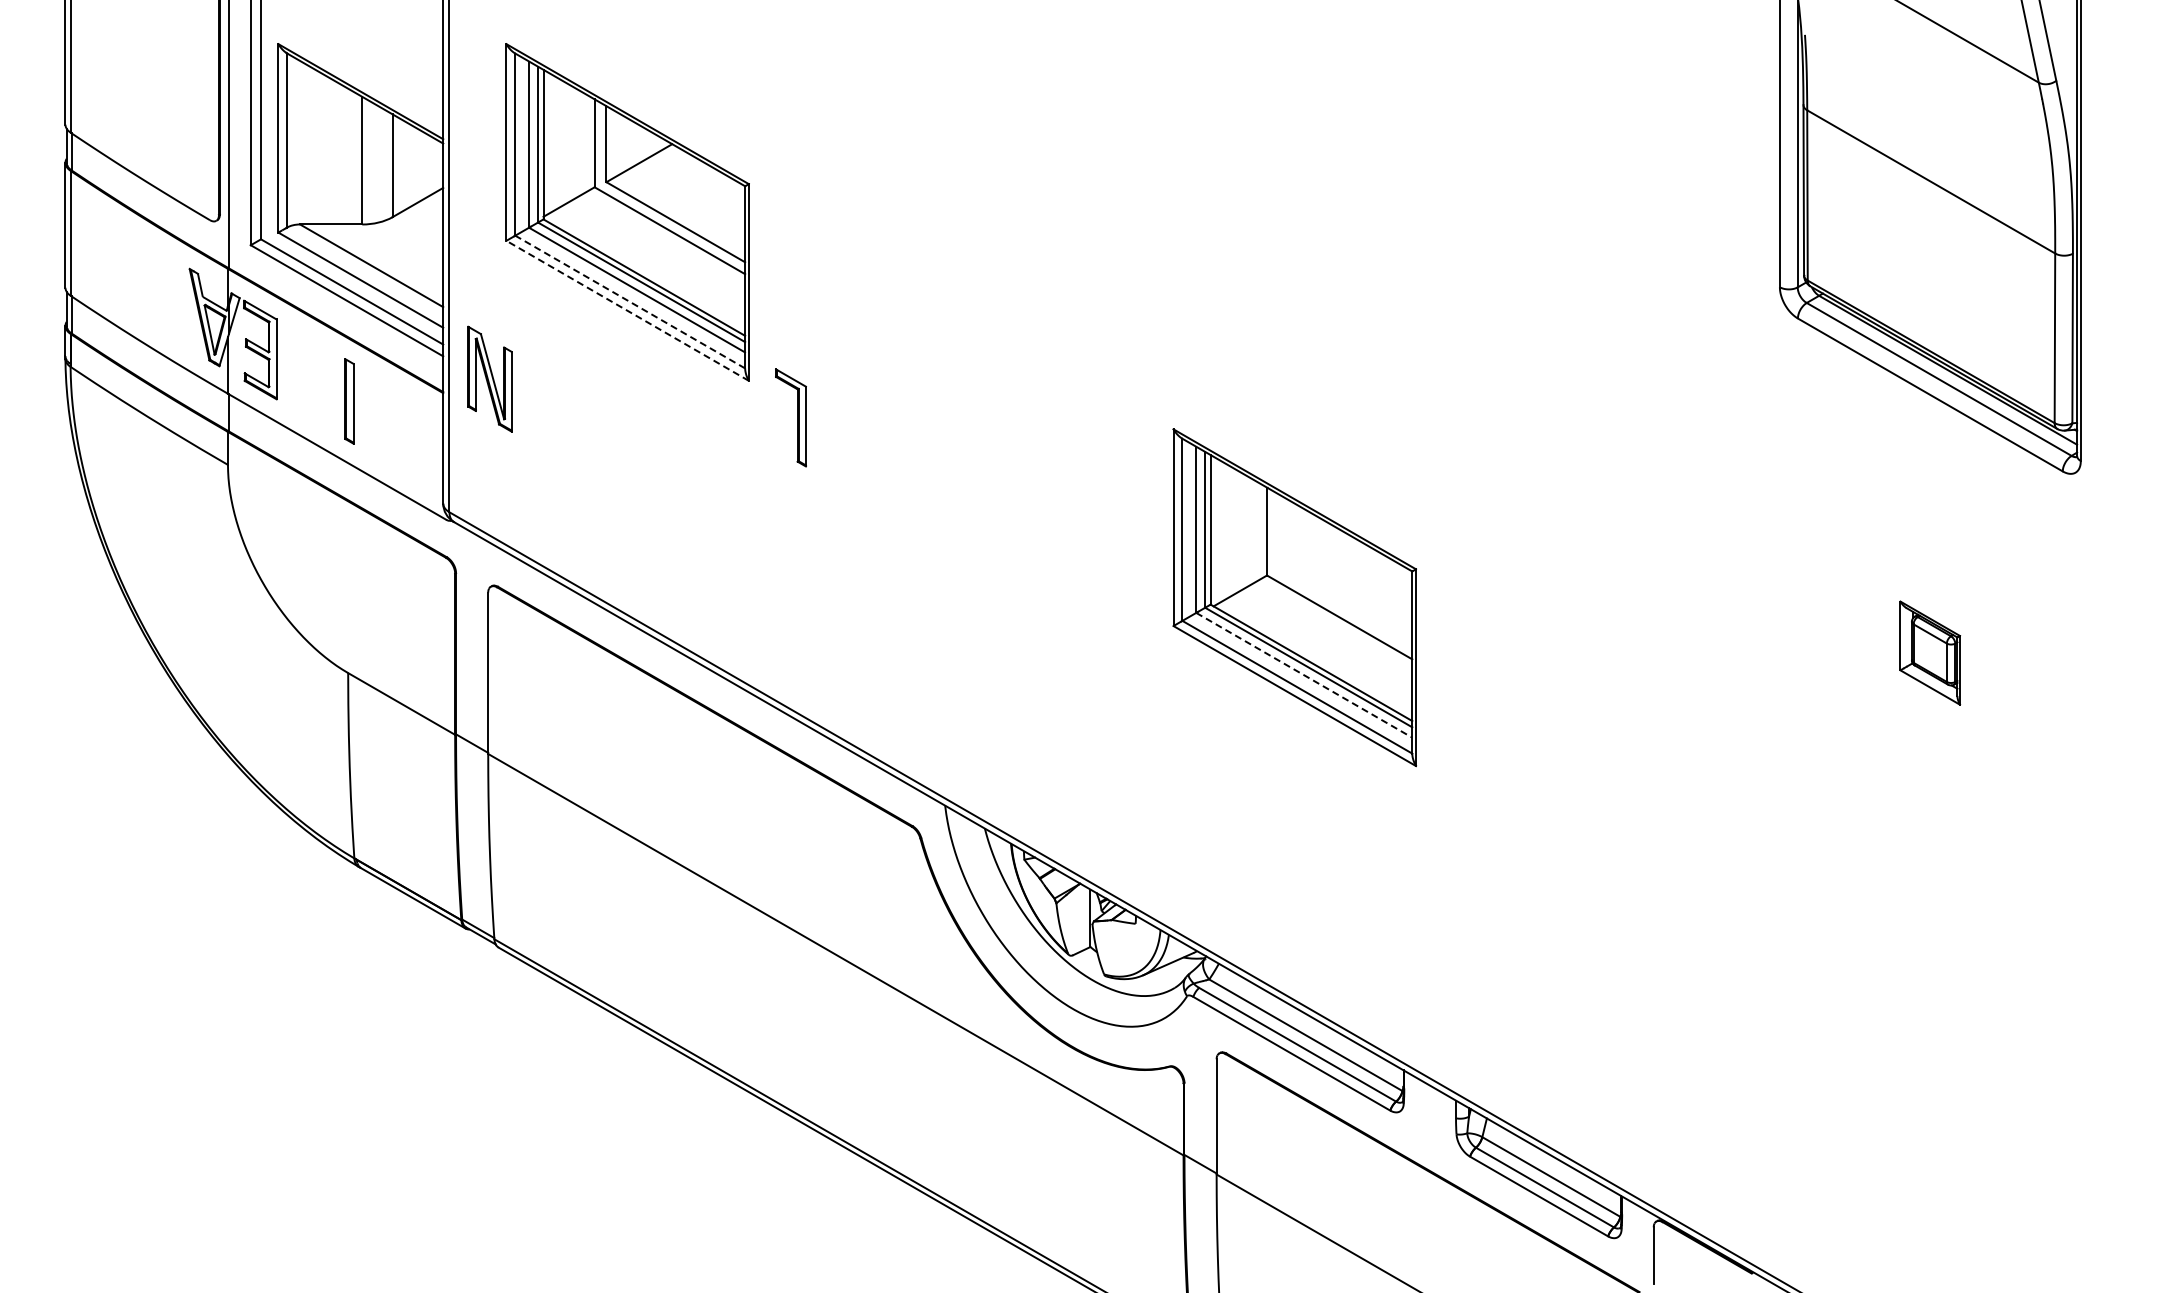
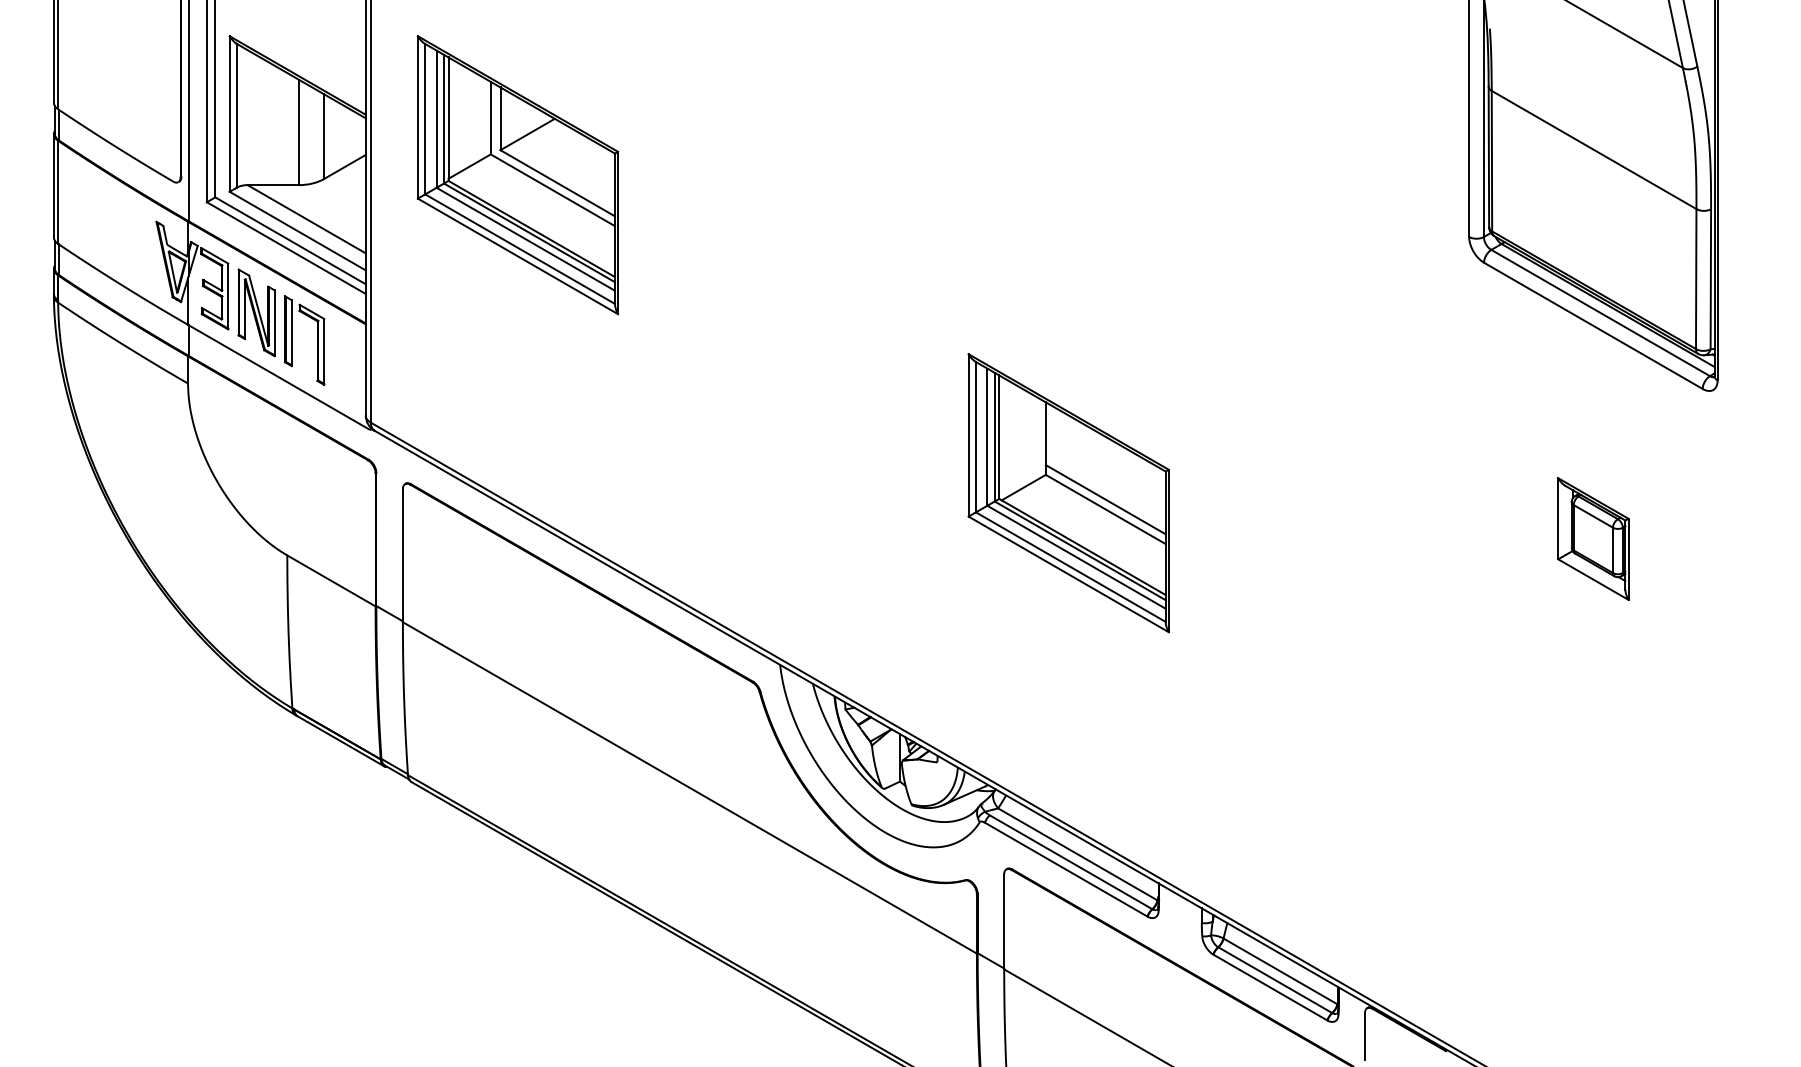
line: (630, 302) -> (520, 249), dashed -> solid
line: (627, 310) -> (517, 256), dashed -> solid
part: (489, 378) -> (256, 312), moved
part: (797, 417) -> (317, 344), moved
line: (1339, 605) -> (1105, 499), added
part: (1929, 652) -> (1592, 538), size x1.43
line: (1304, 675) -> (1076, 557), dashed -> solid

